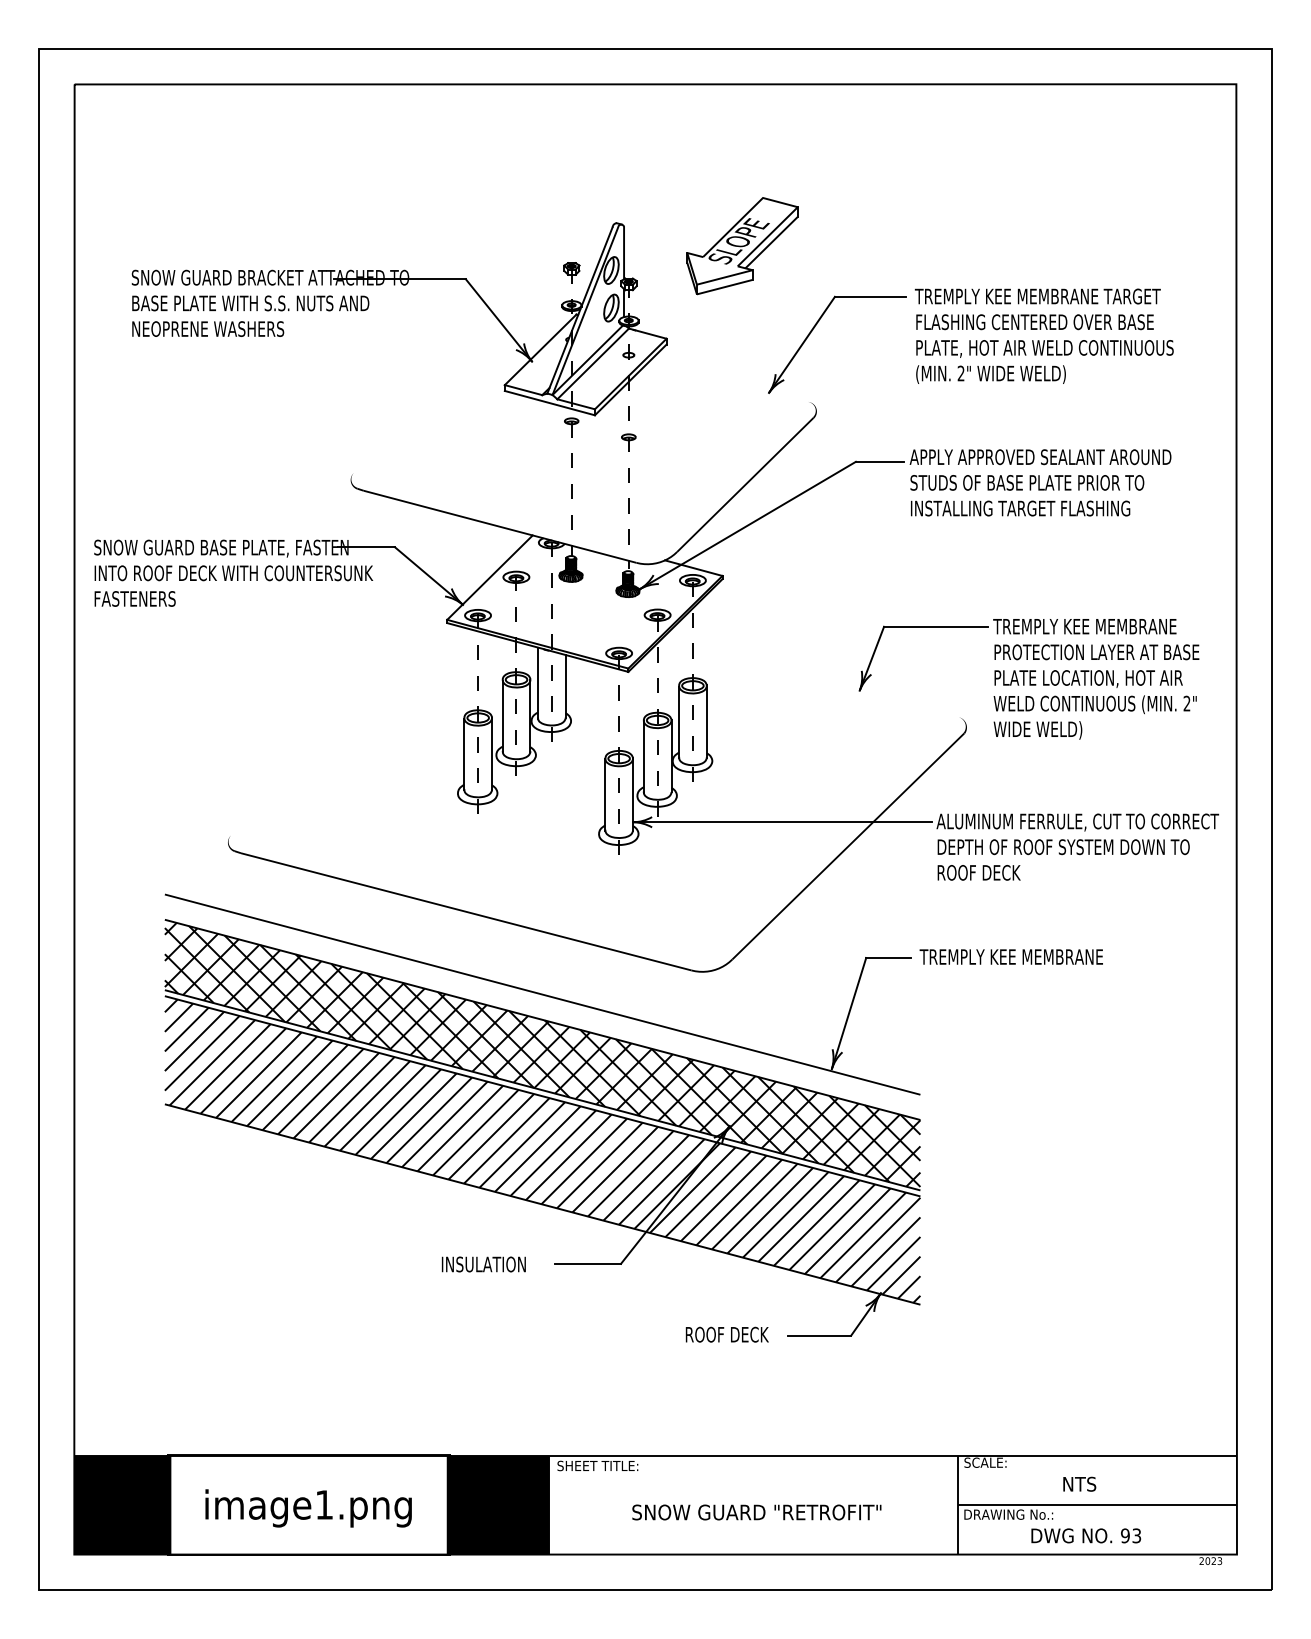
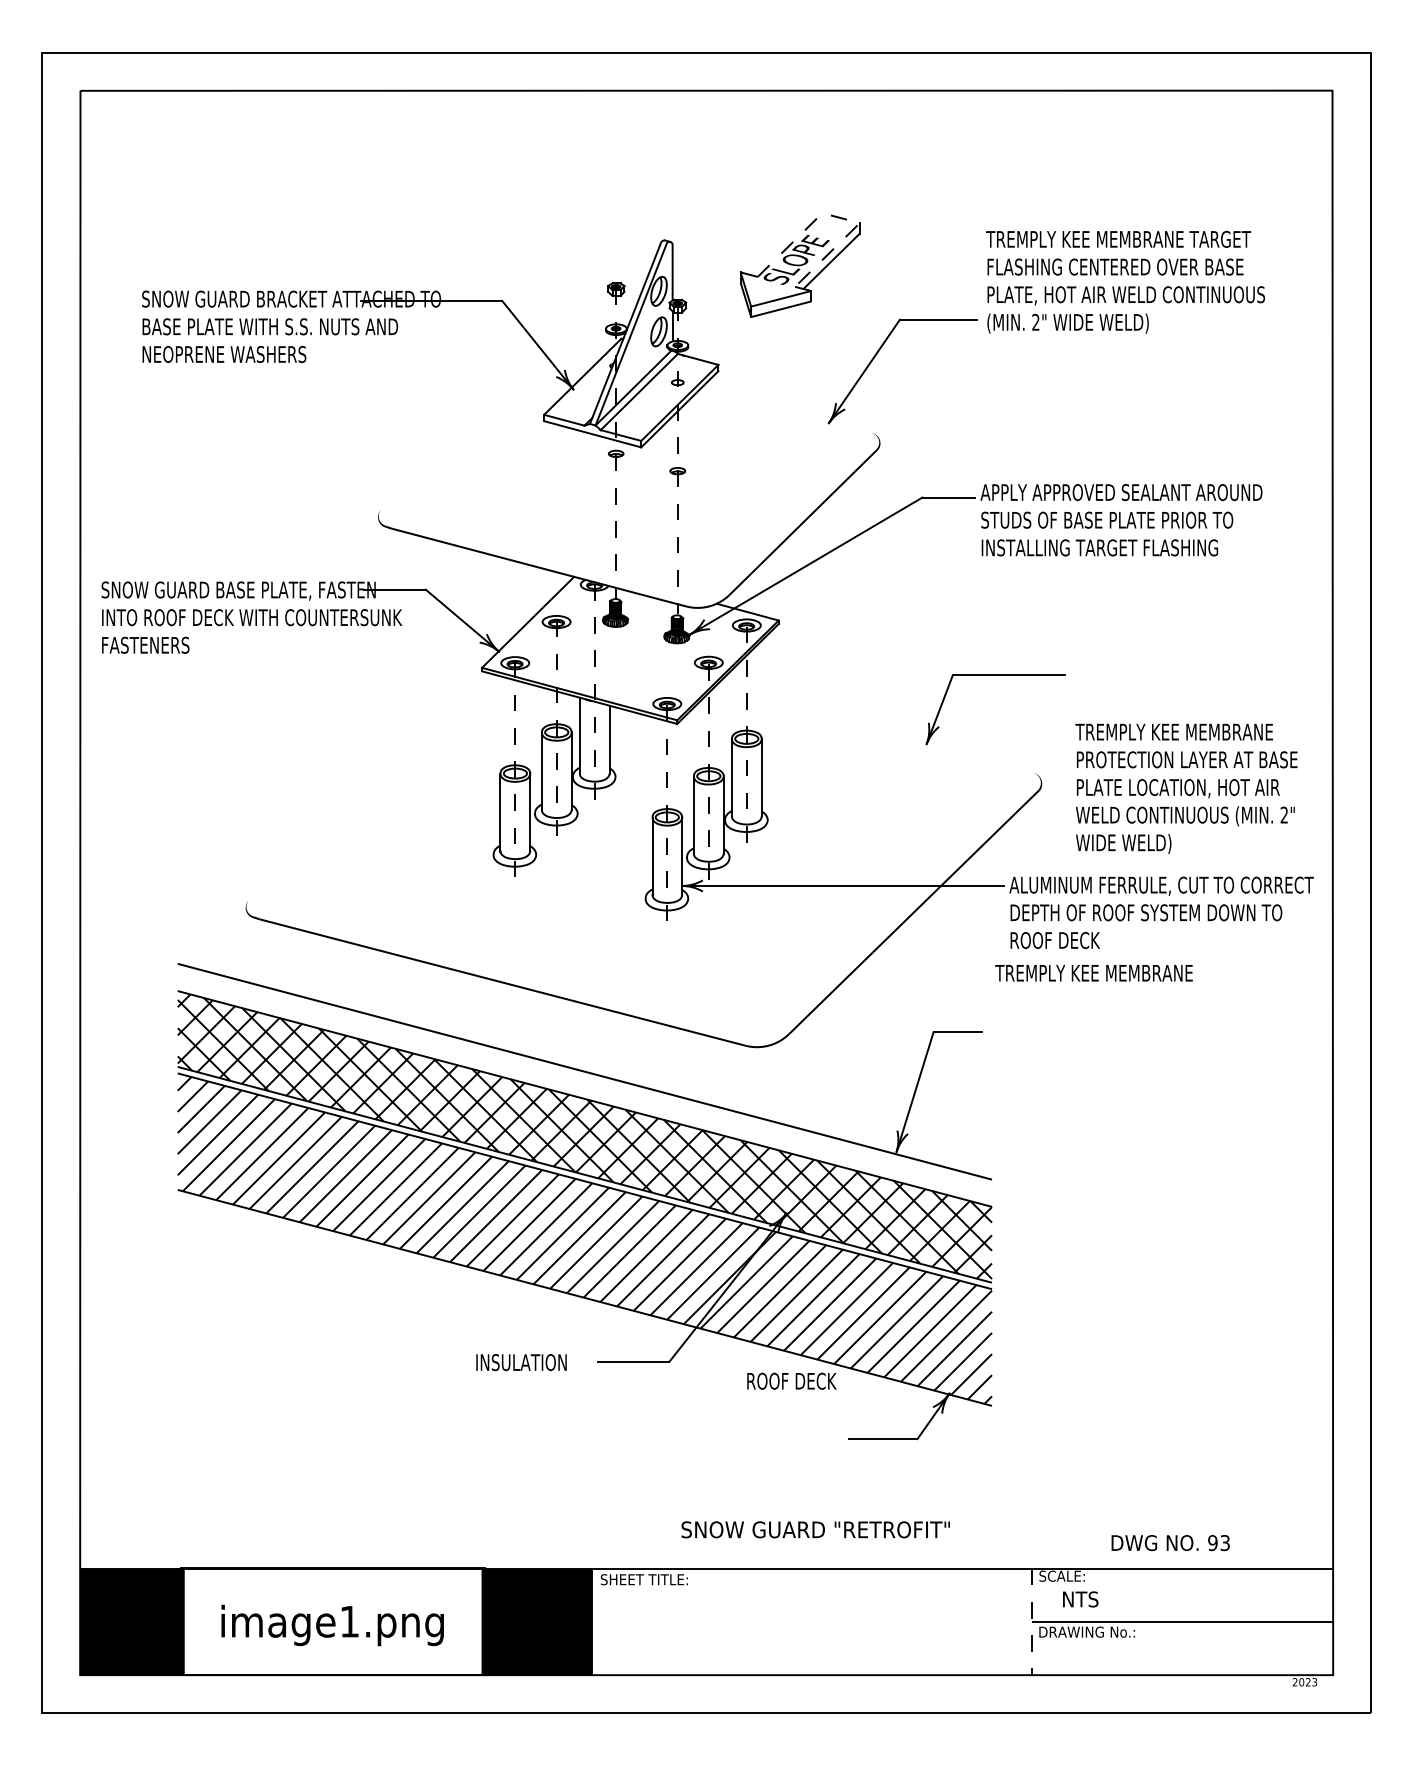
line: (780, 202) -> (841, 218), solid -> dashed
text: (1044, 335) -> (1125, 281), moved
text: (1096, 678) -> (1186, 788), moved
text: (1010, 957) -> (1093, 973), moved
text: (726, 1334) -> (791, 1380), moved
text: (1079, 1484) -> (1080, 1599), moved
line: (957, 1505) -> (1032, 1622), solid -> dashed
text: (756, 1512) -> (815, 1529), moved
text: (1086, 1536) -> (1170, 1543), moved

